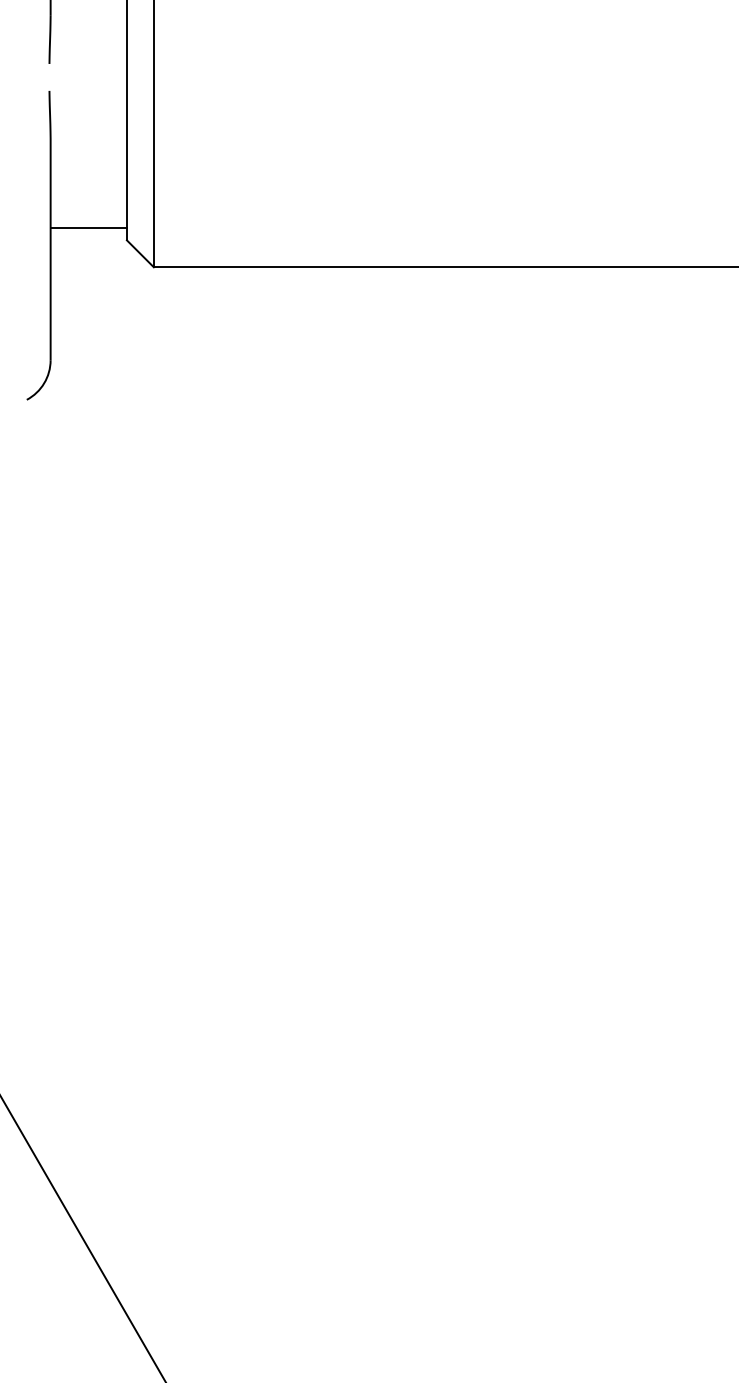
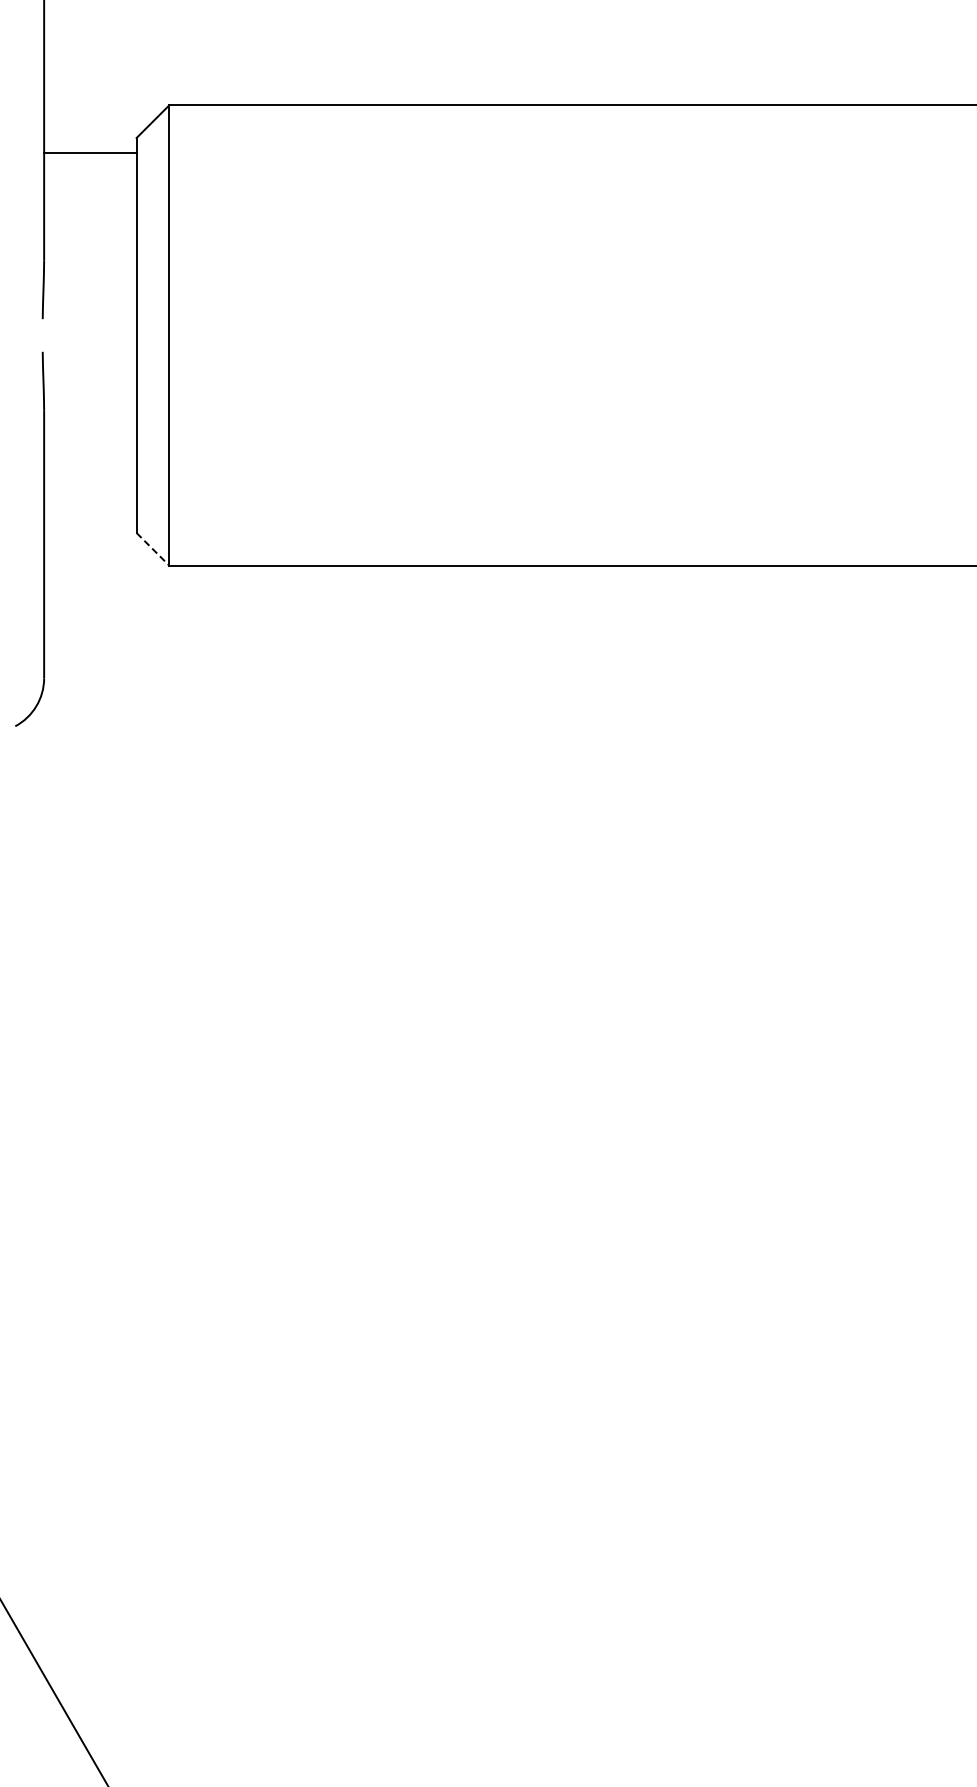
line: (88, 227) -> (90, 517), removed
line: (140, 253) -> (153, 549), solid -> dashed

